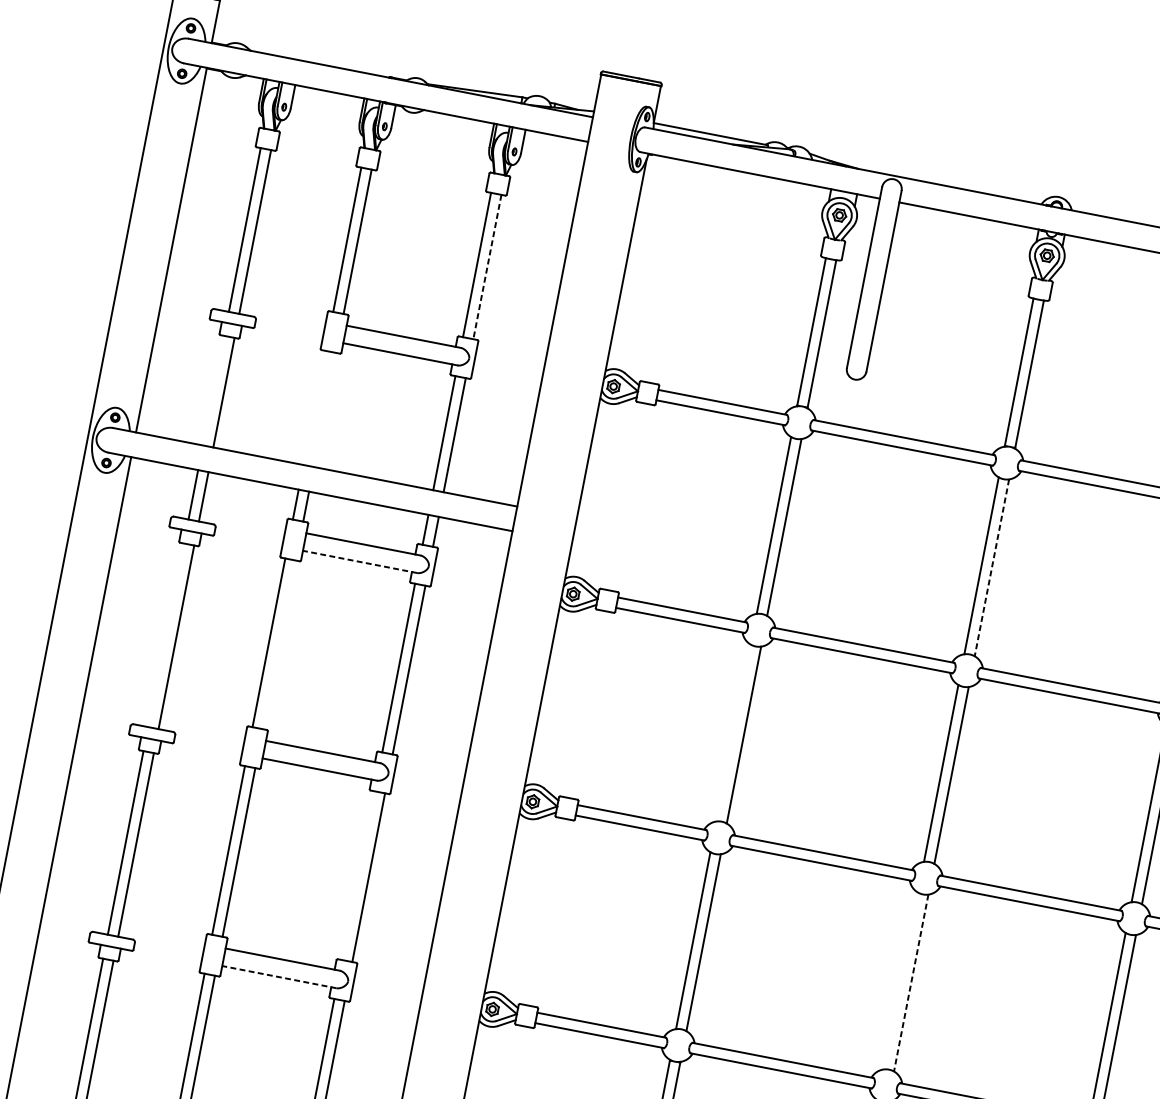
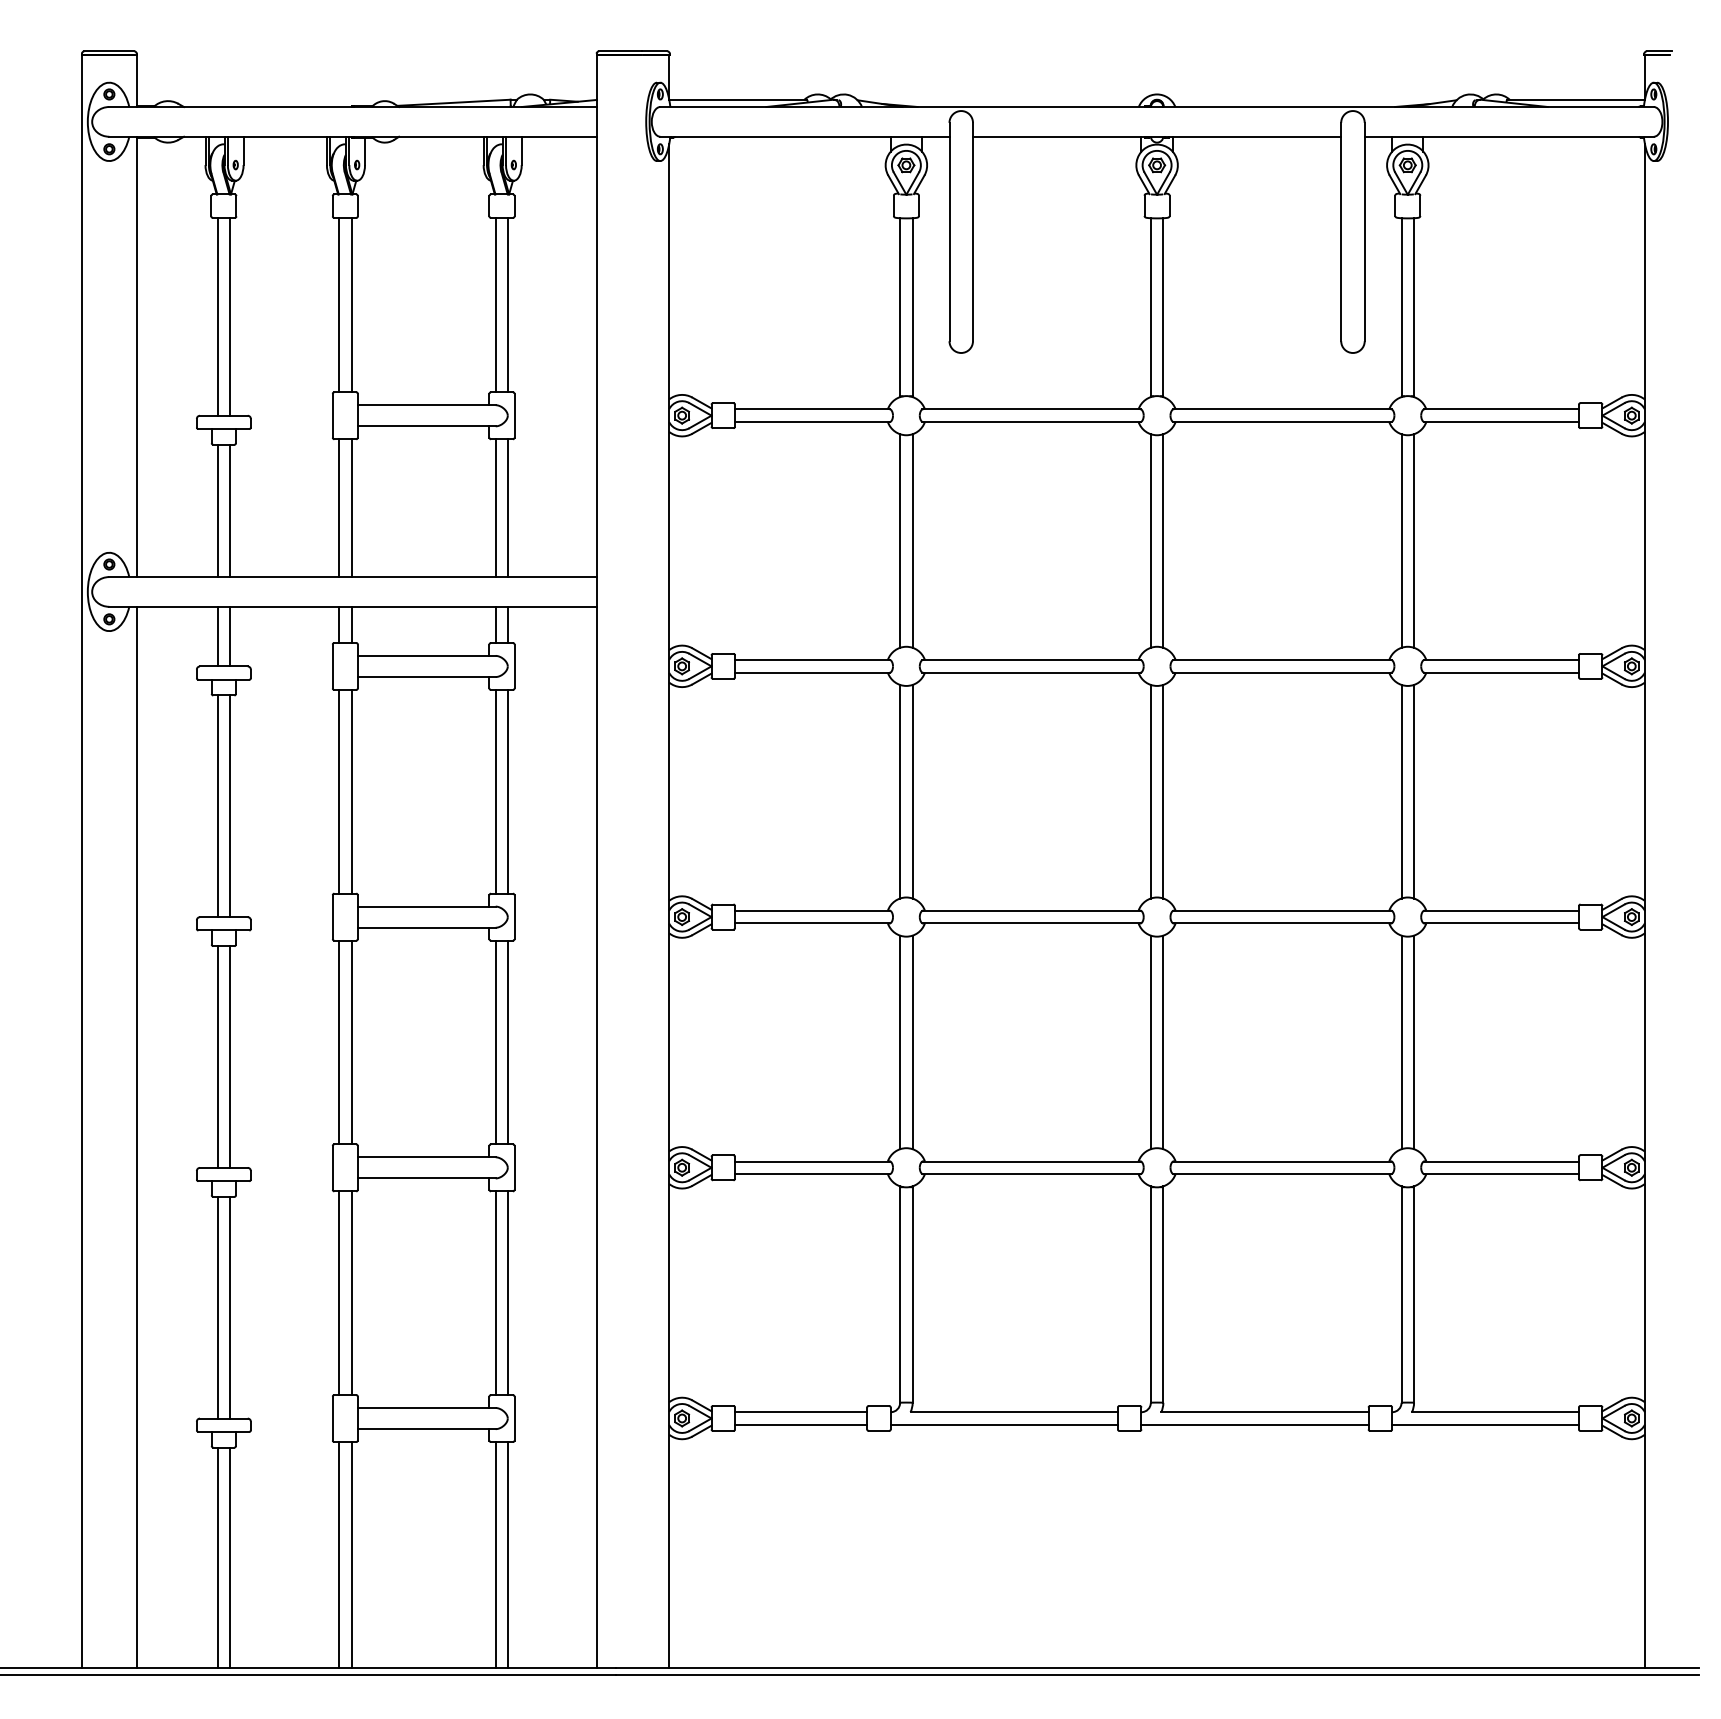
line: (487, 267) -> (508, 305), dashed -> solid
line: (213, 390) -> (217, 510), added
line: (314, 408) -> (339, 508), added
line: (324, 410) -> (351, 508), added
line: (359, 562) -> (426, 677), dashed -> solid
line: (991, 568) -> (1163, 541), dashed -> solid
line: (165, 635) -> (217, 806), added
line: (279, 644) -> (351, 791), added
line: (733, 732) -> (900, 791), added
line: (358, 875) -> (495, 1042), added
line: (279, 977) -> (426, 1178), dashed -> solid
line: (900, 981) -> (1150, 1042), added
line: (911, 983) -> (1163, 1042), dashed -> solid

